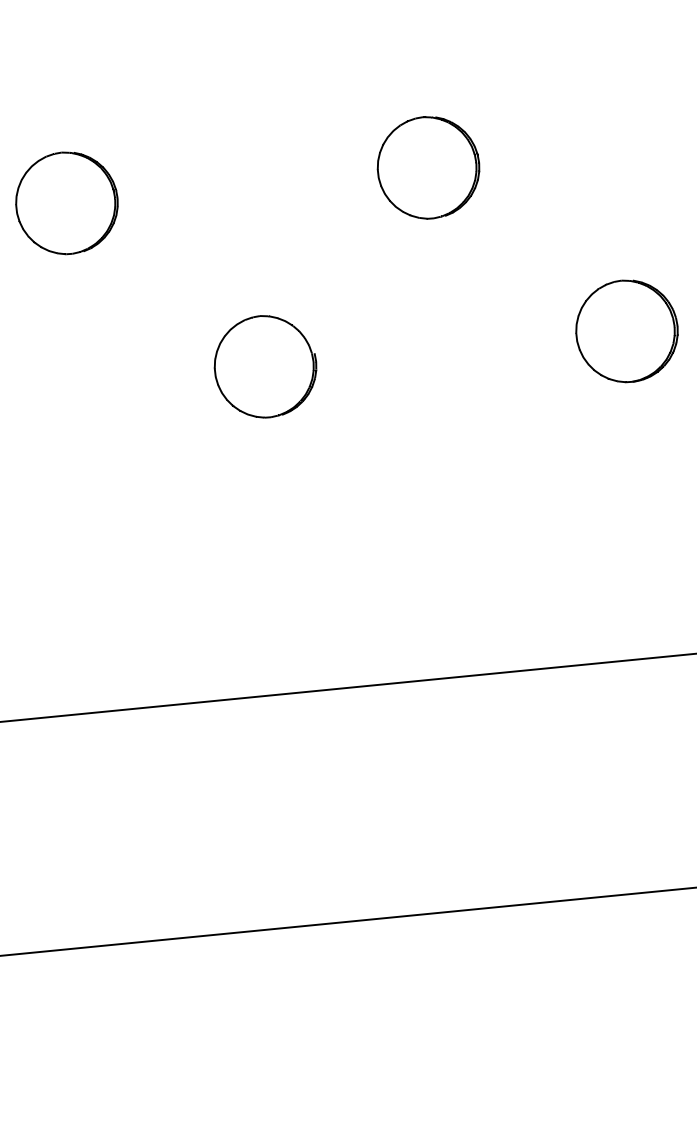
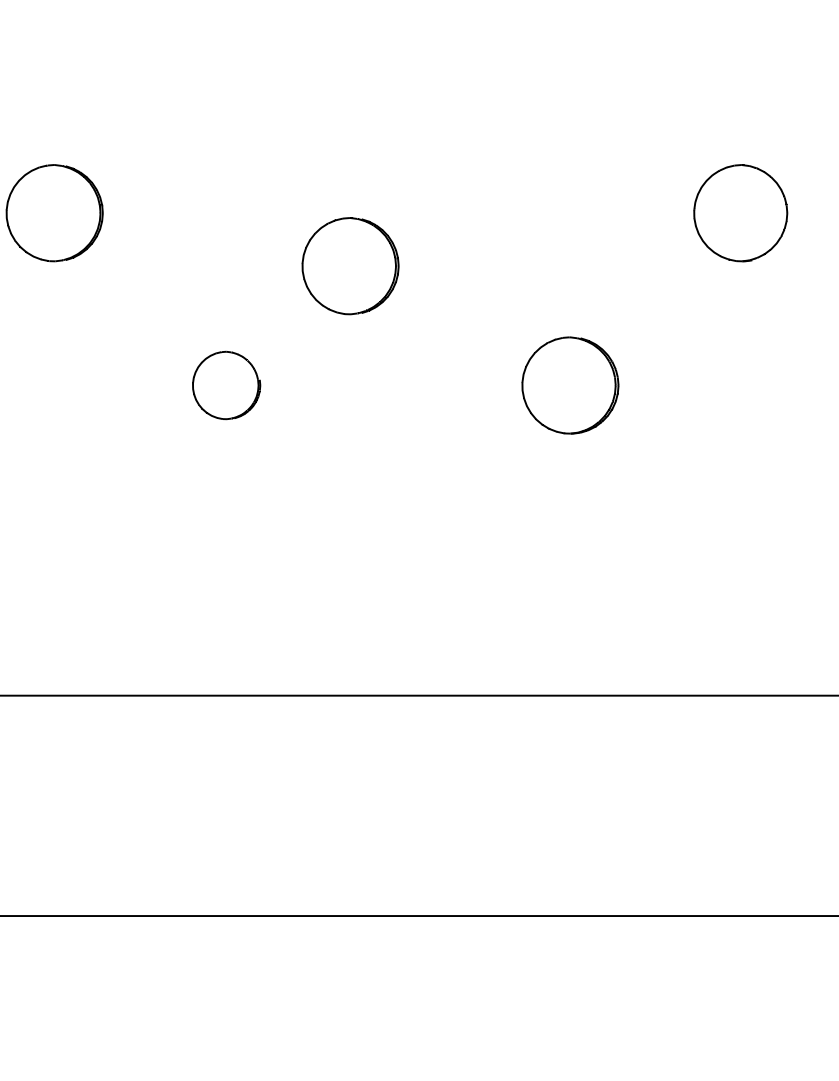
part: (428, 168) -> (350, 266), moved
part: (265, 366) -> (226, 385), size x0.7

